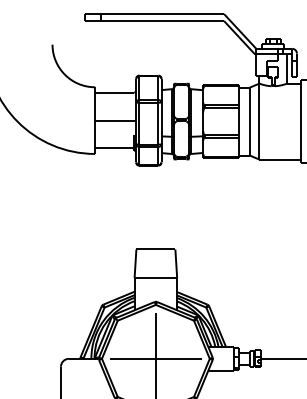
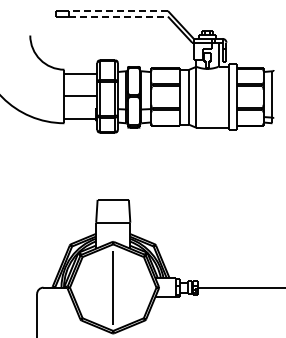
line: (161, 13) -> (117, 10), solid -> dashed
line: (162, 20) -> (118, 16), solid -> dashed
line: (156, 358) -> (113, 287), removed

